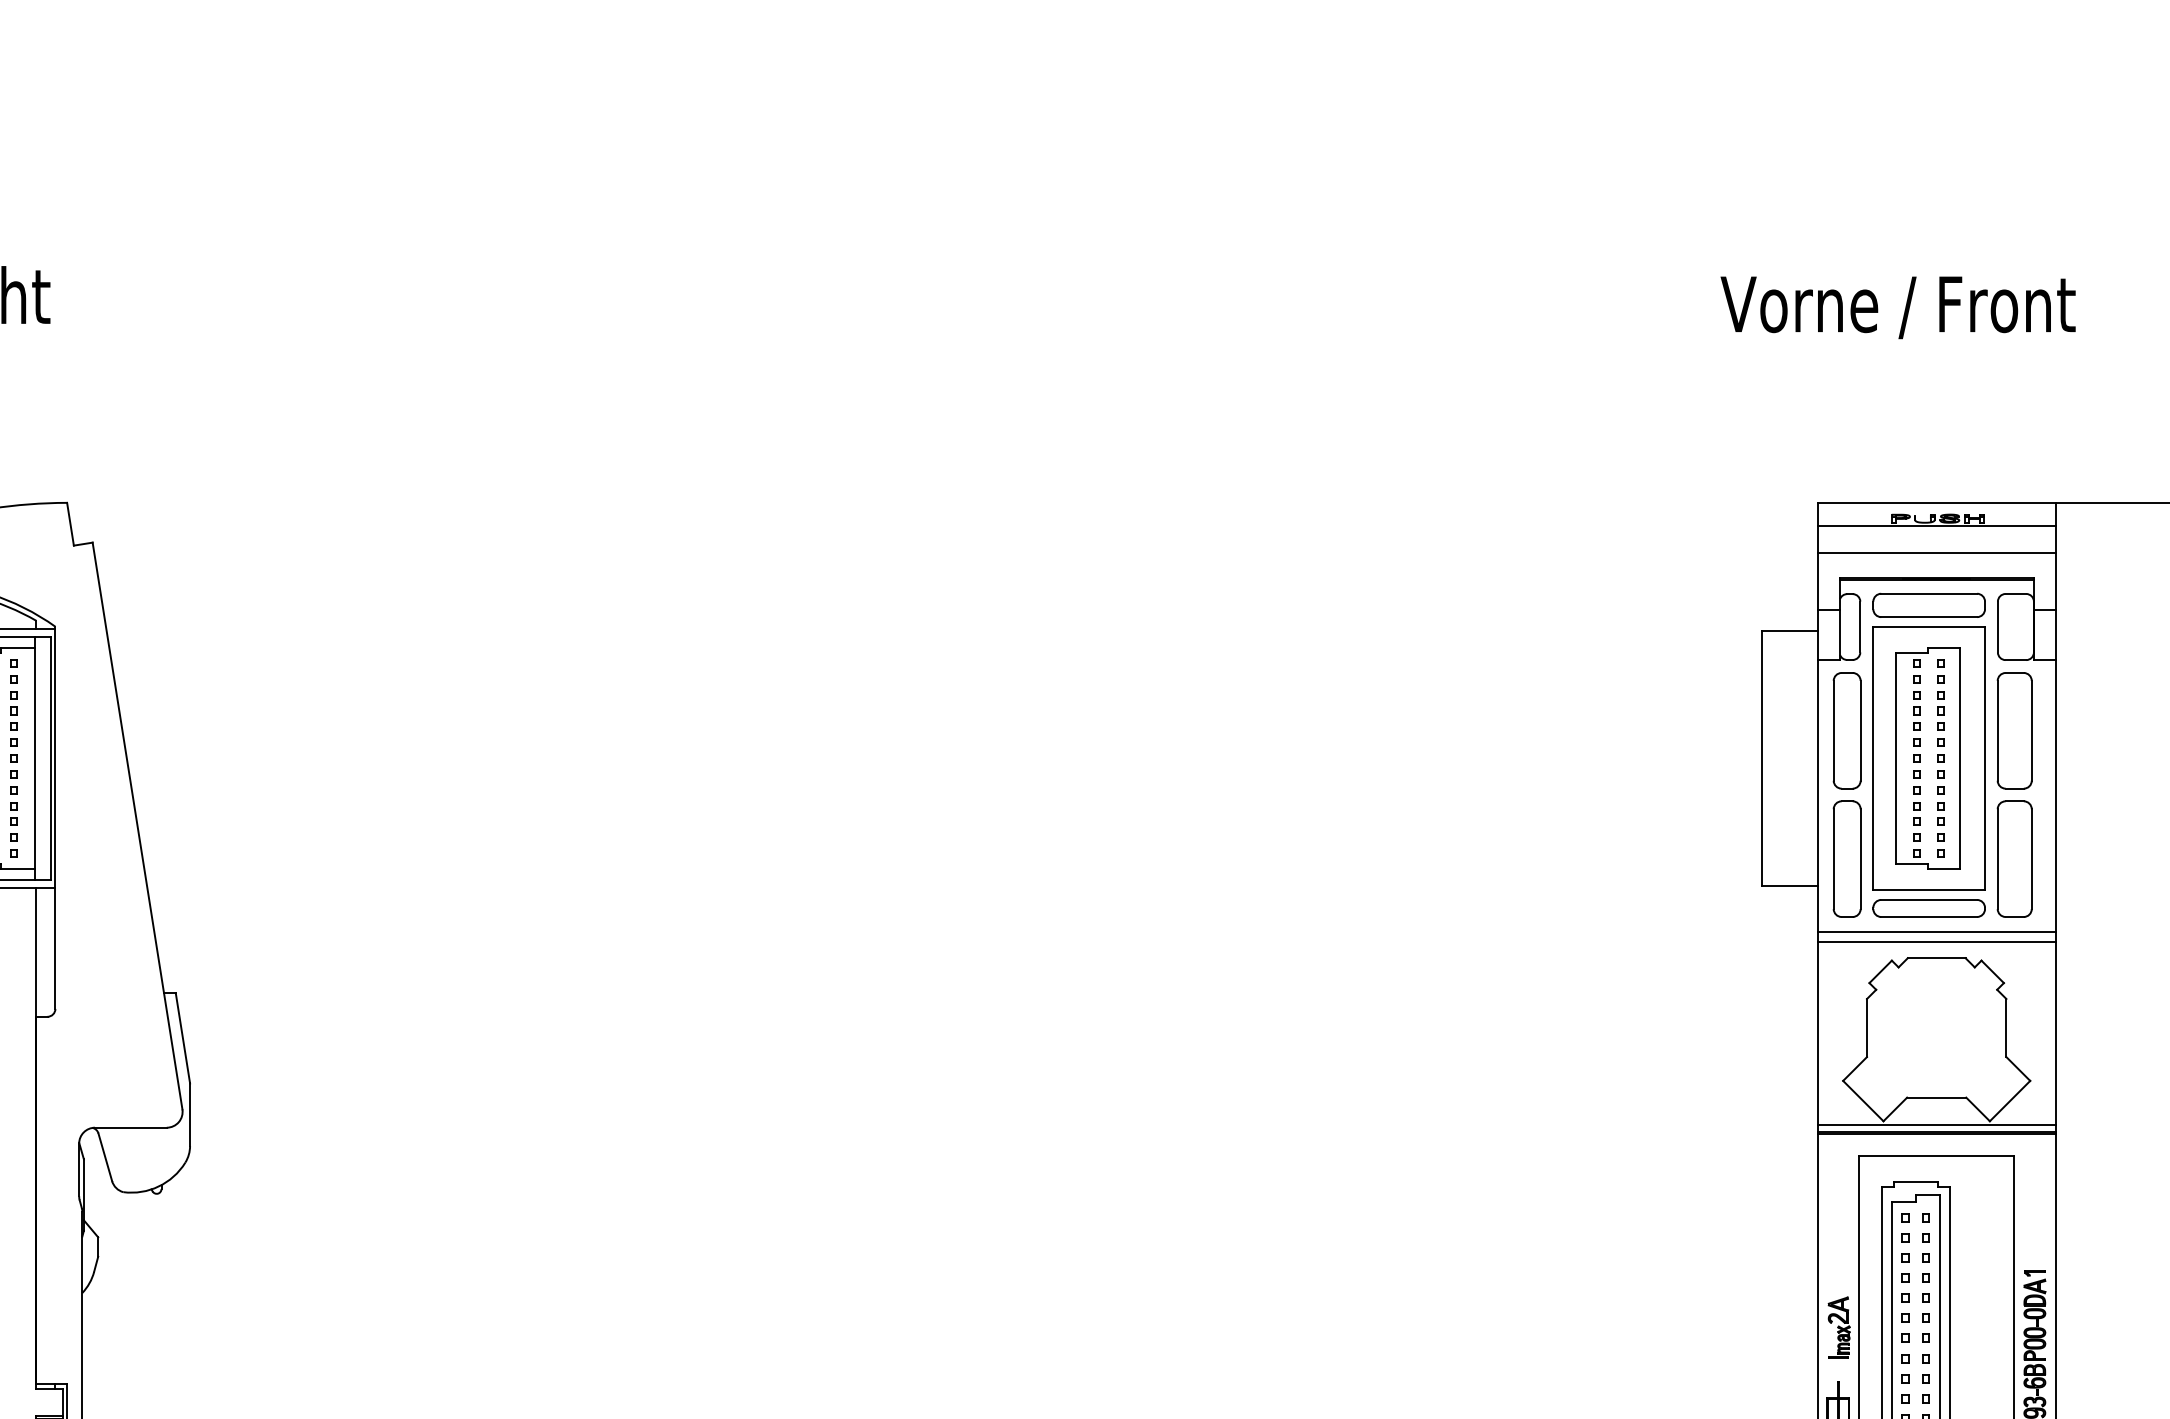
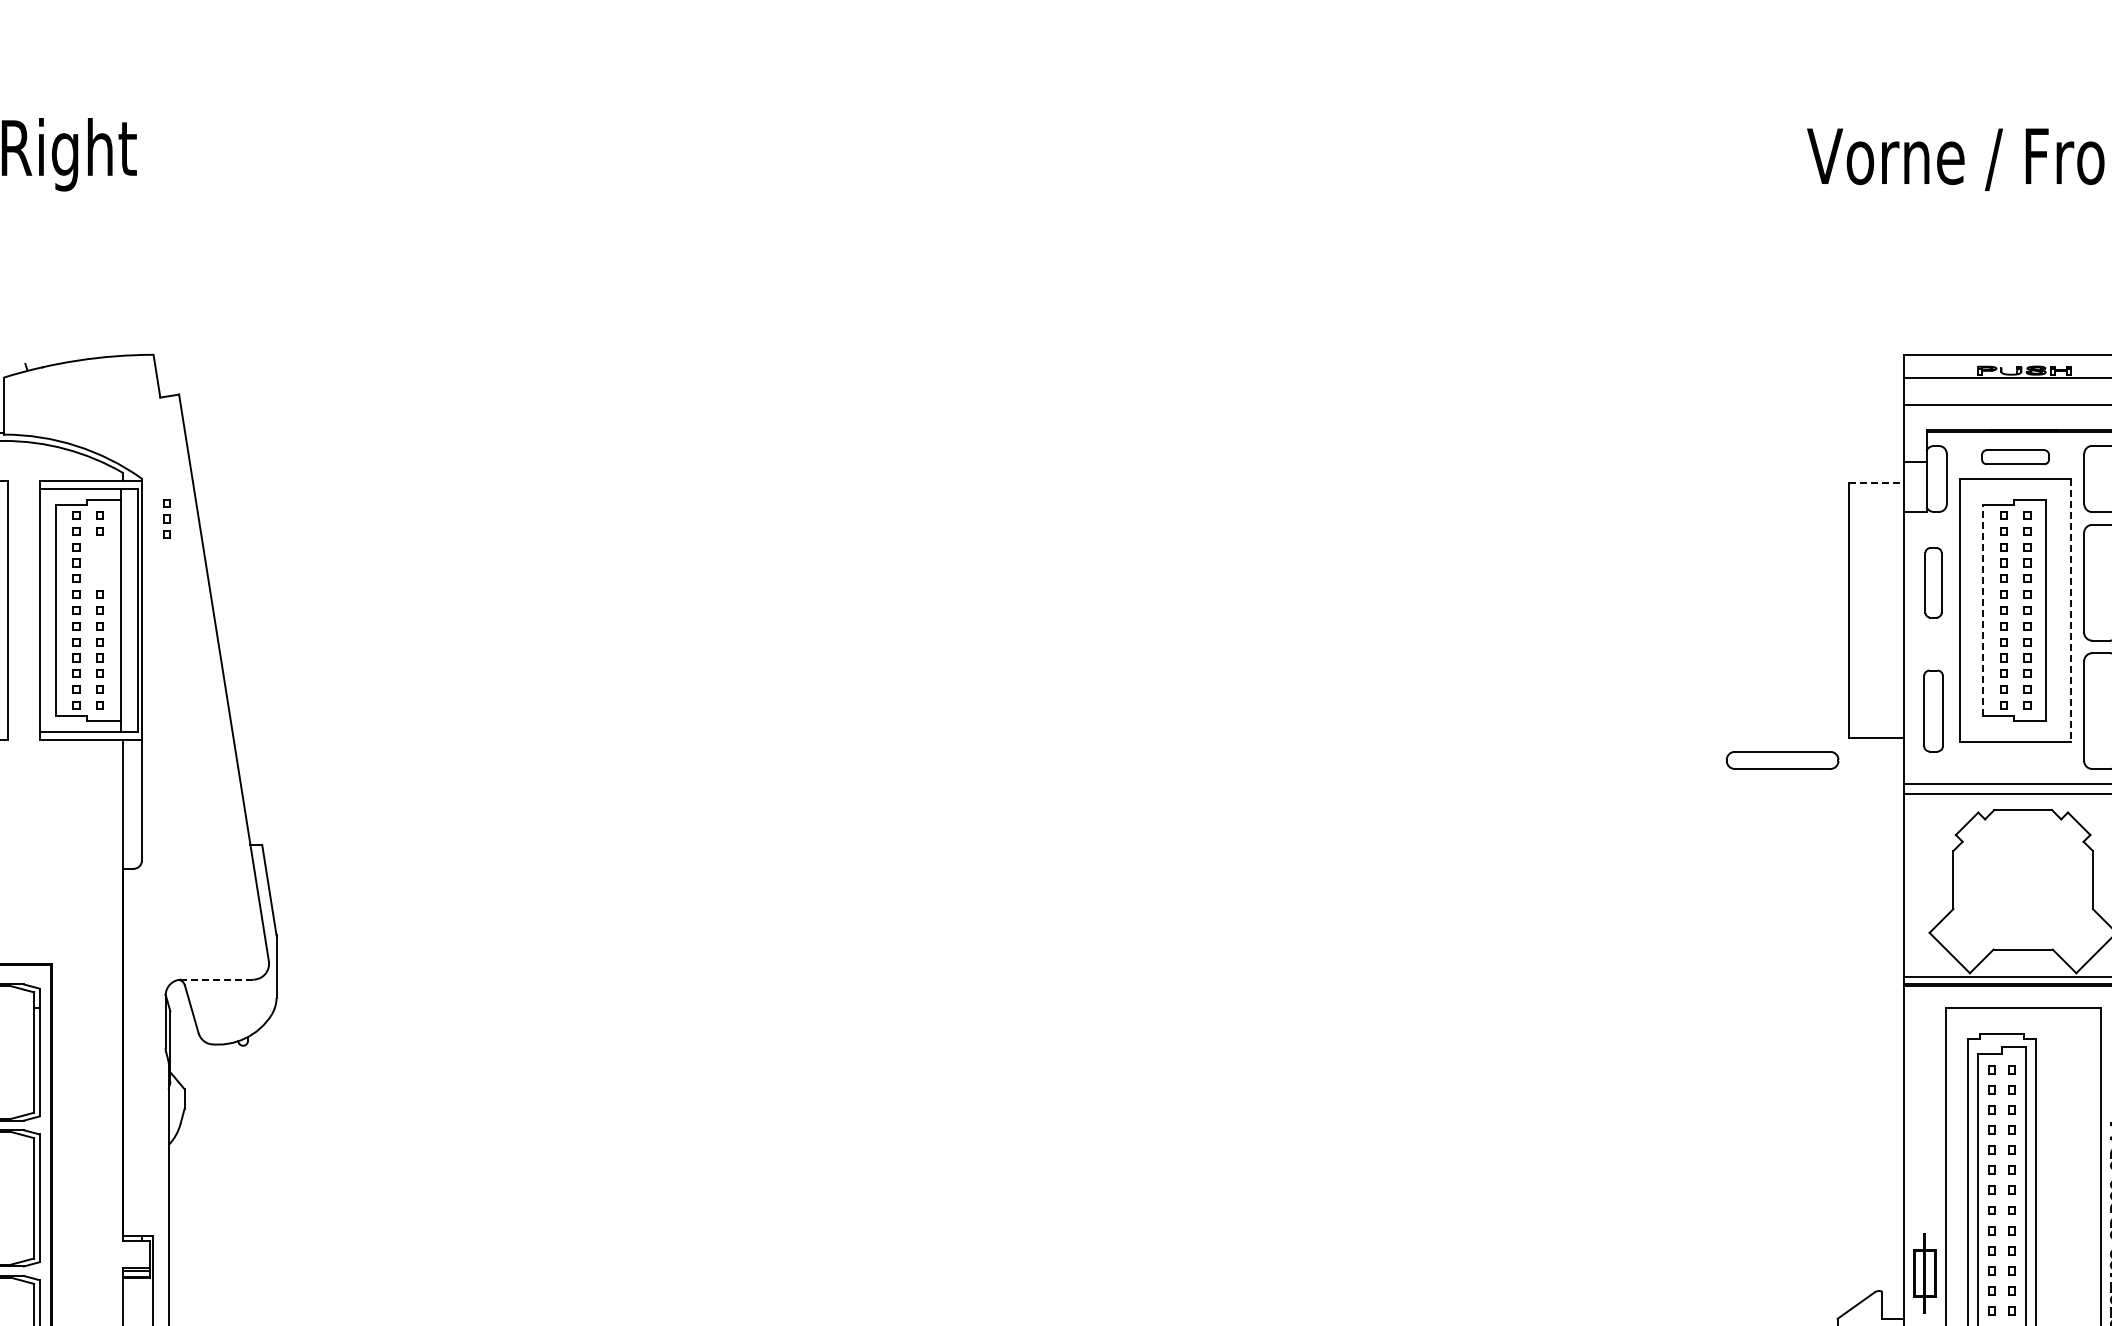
part: (1928, 604) -> (2014, 456), size x0.6
line: (1790, 631) -> (1876, 483), solid -> dashed
part: (13, 710) -> (166, 518), moved
part: (1846, 730) -> (1932, 582), size x0.6
line: (1896, 758) -> (1982, 610), solid -> dashed
line: (1985, 759) -> (2071, 611), solid -> dashed
part: (1846, 858) -> (1932, 710), size x0.7
part: (1928, 908) -> (1781, 760), moved
line: (130, 1127) -> (216, 979), solid -> dashed
part: (1838, 1327) -> (1924, 1179), removed

